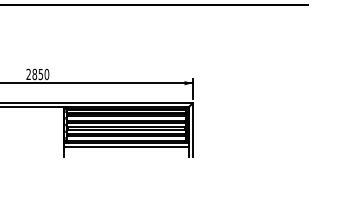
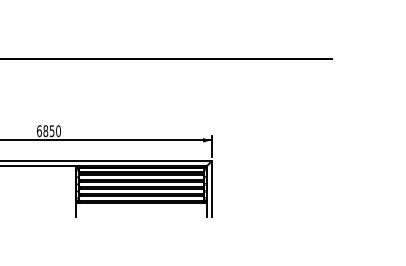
text: (28, 74) -> (39, 131), 2850 -> 6850
line: (125, 147) -> (141, 207), removed

